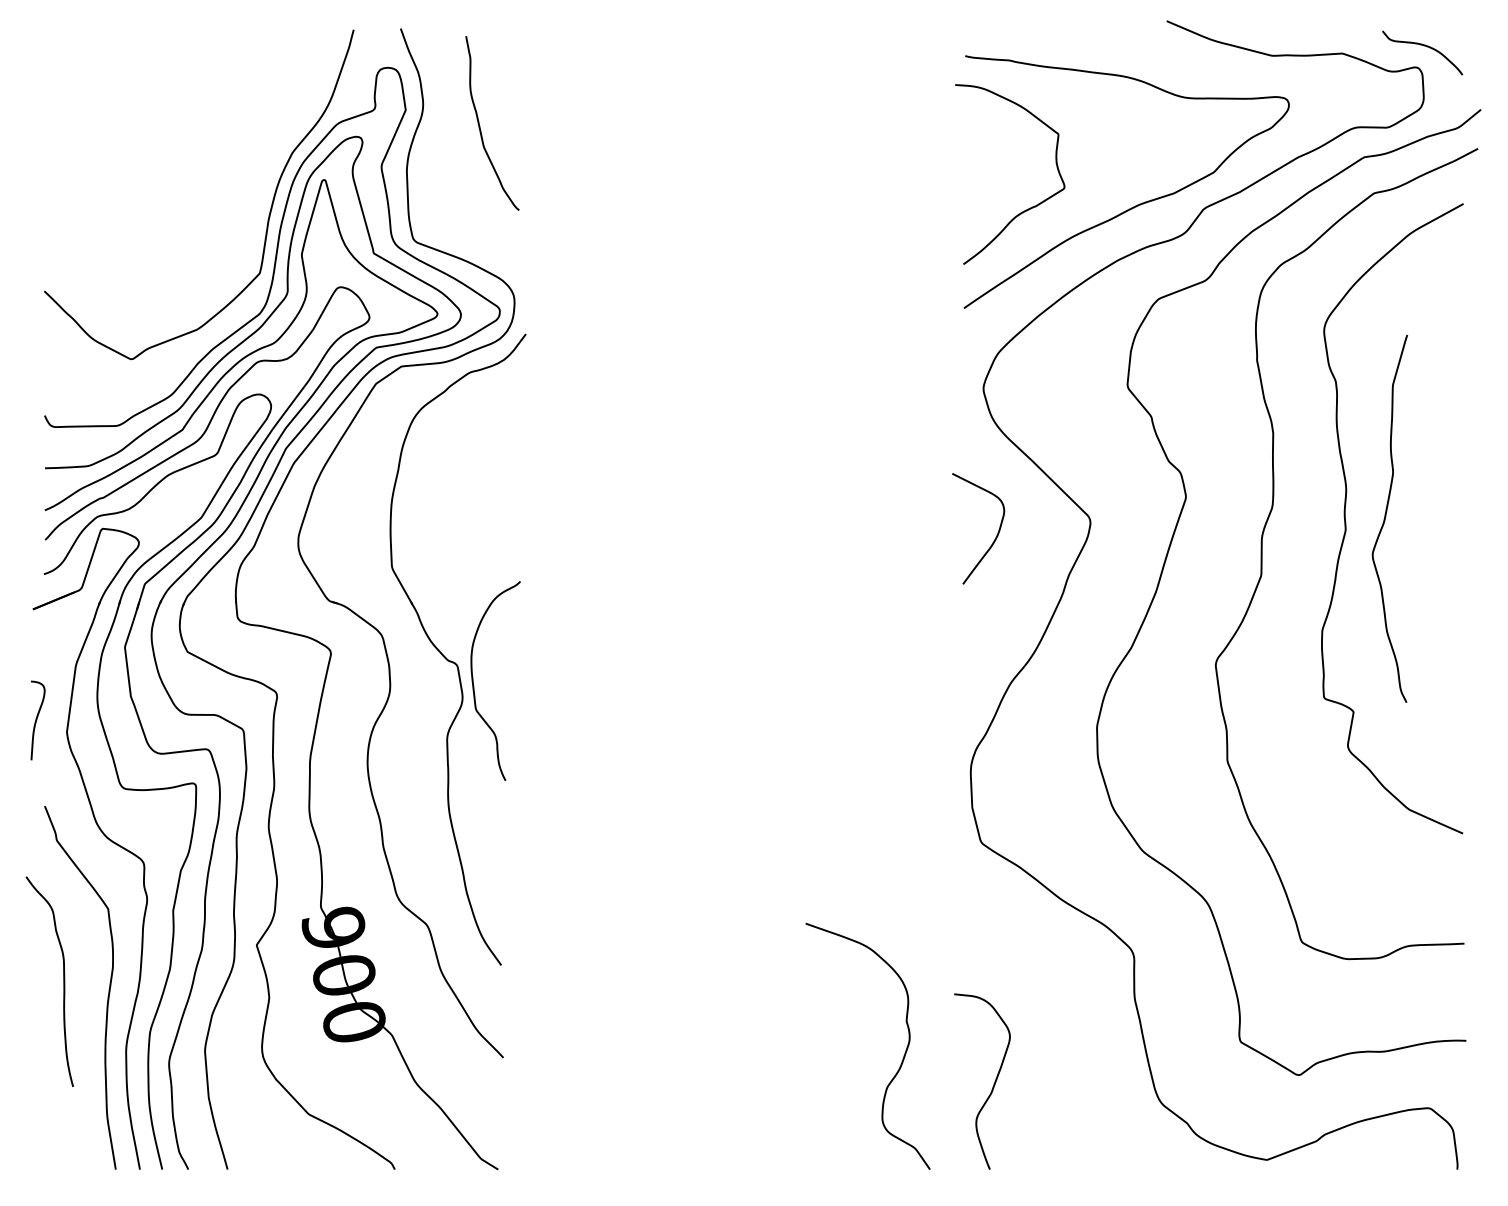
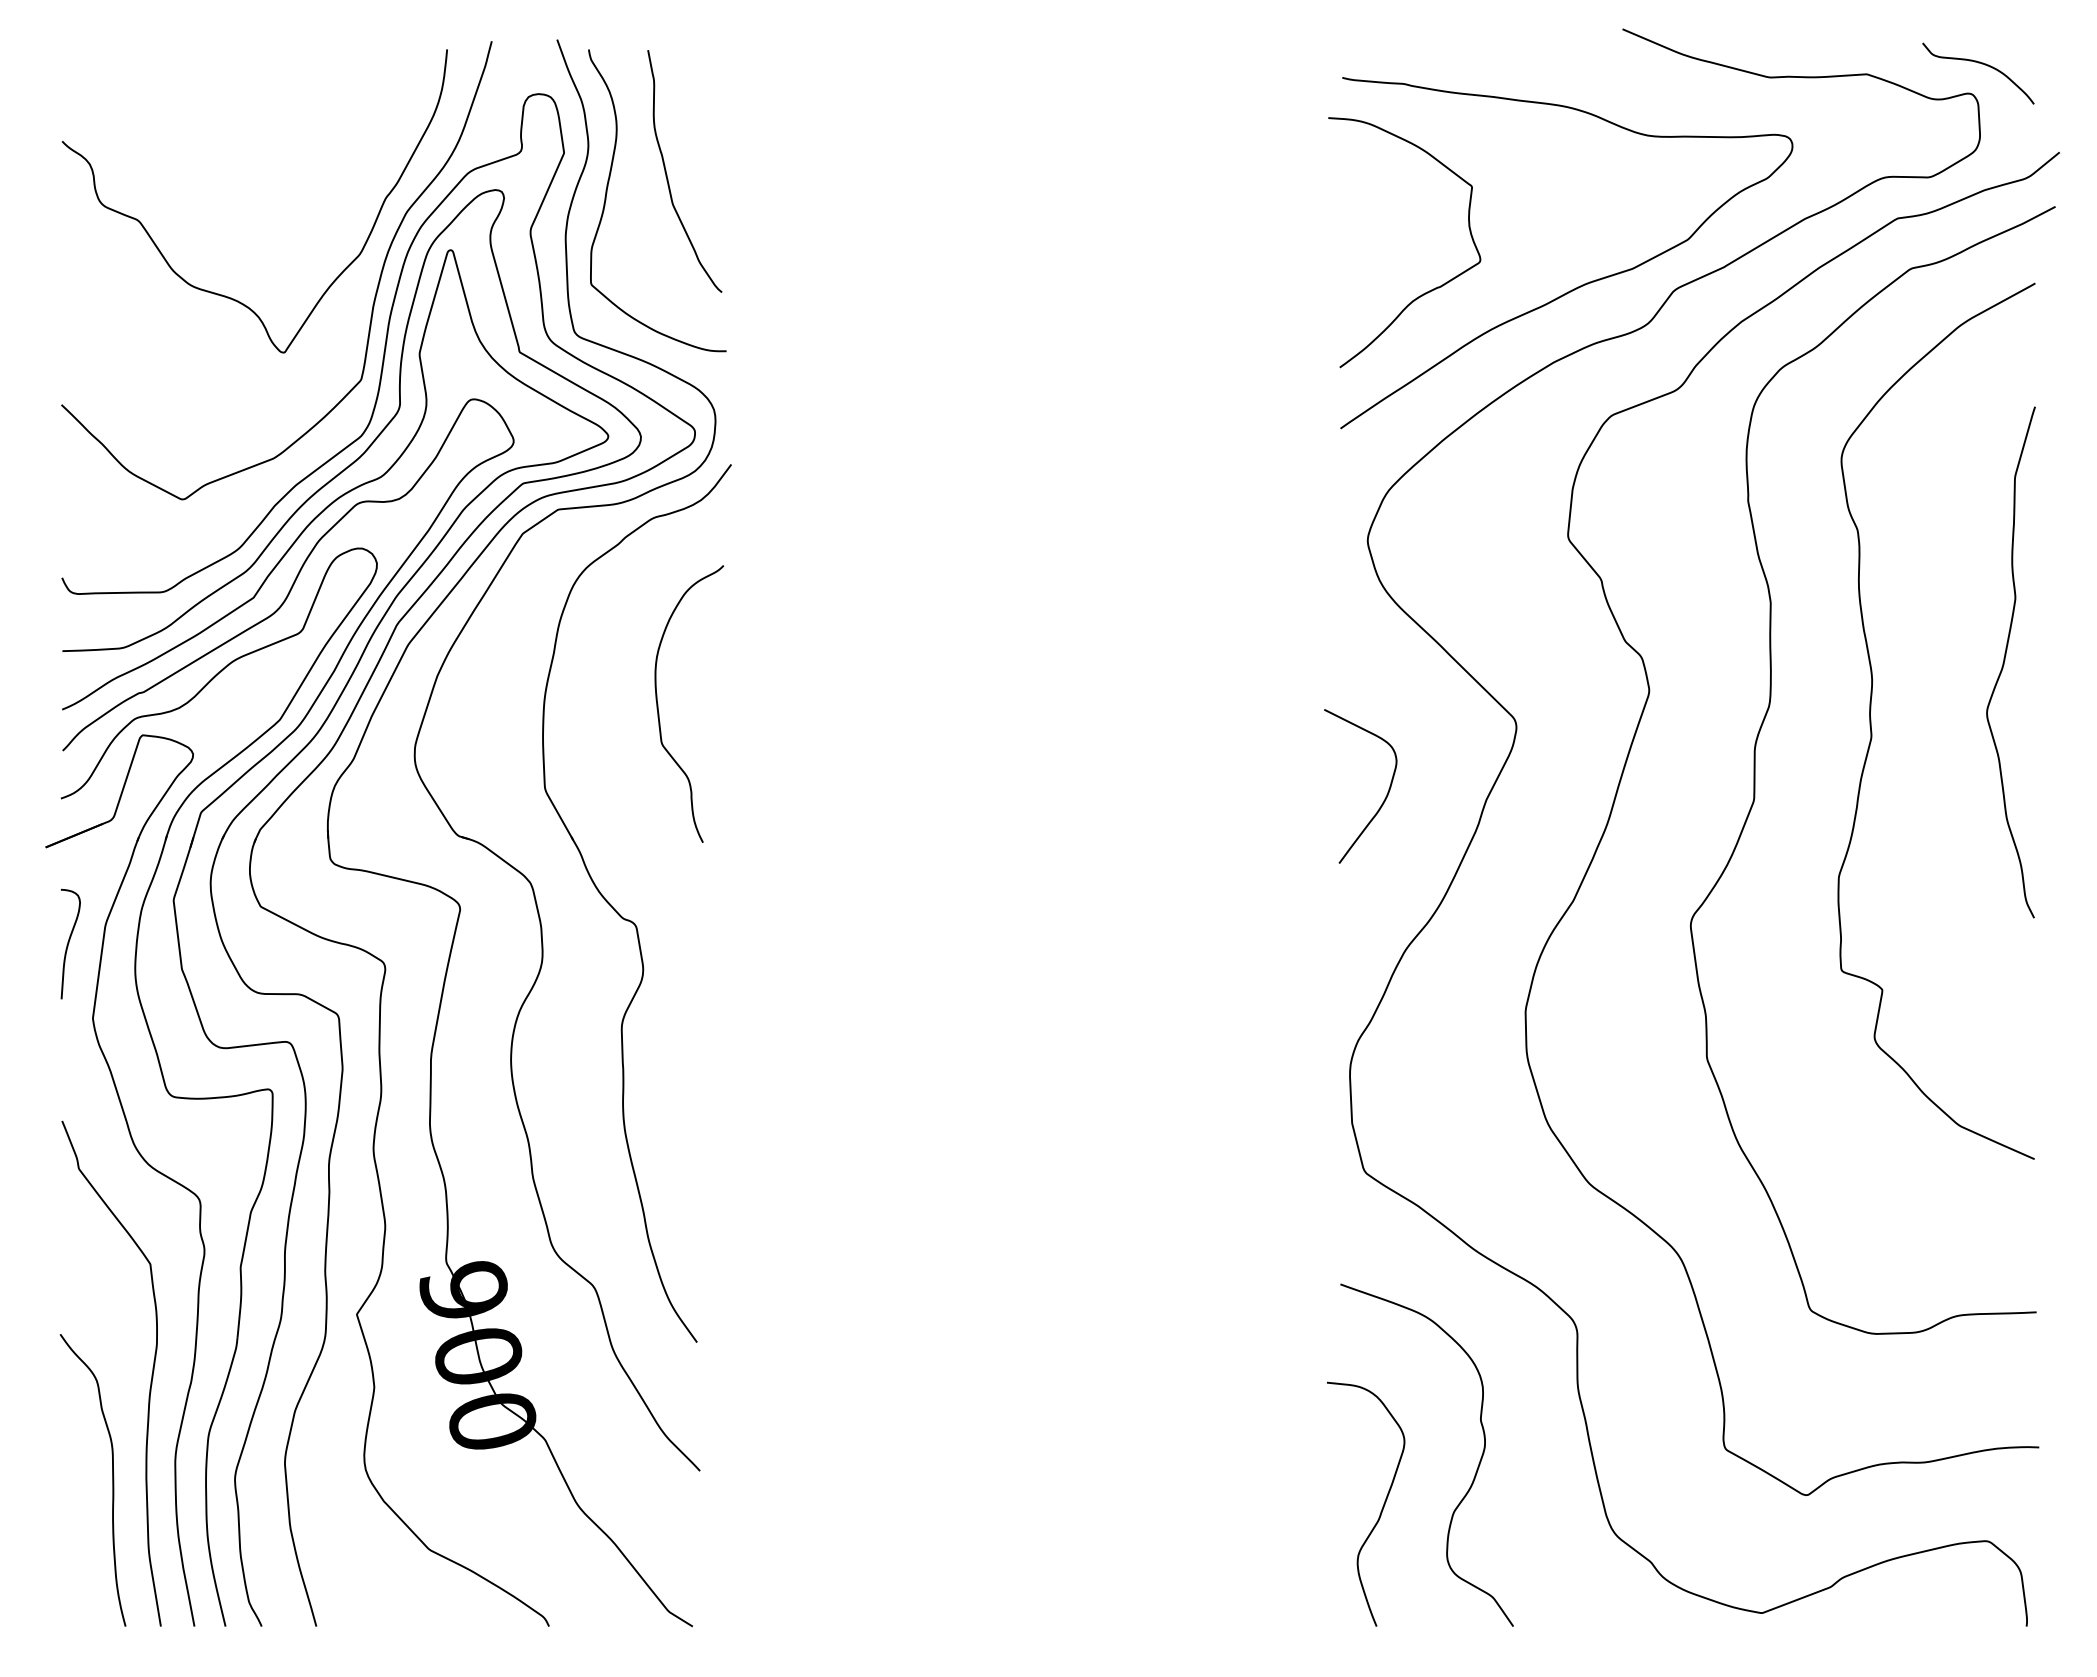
curve: (436, 139) -> (607, 193), added
curve: (160, 211) -> (222, 294), added
curve: (1386, 517) -> (2005, 660), moved
curve: (995, 537) -> (1384, 798), moved
curve: (473, 680) -> (658, 703), moved
curve: (37, 720) -> (69, 943), moved
curve: (63, 981) -> (112, 1480), moved
curve: (903, 1056) -> (1476, 1469), moved

